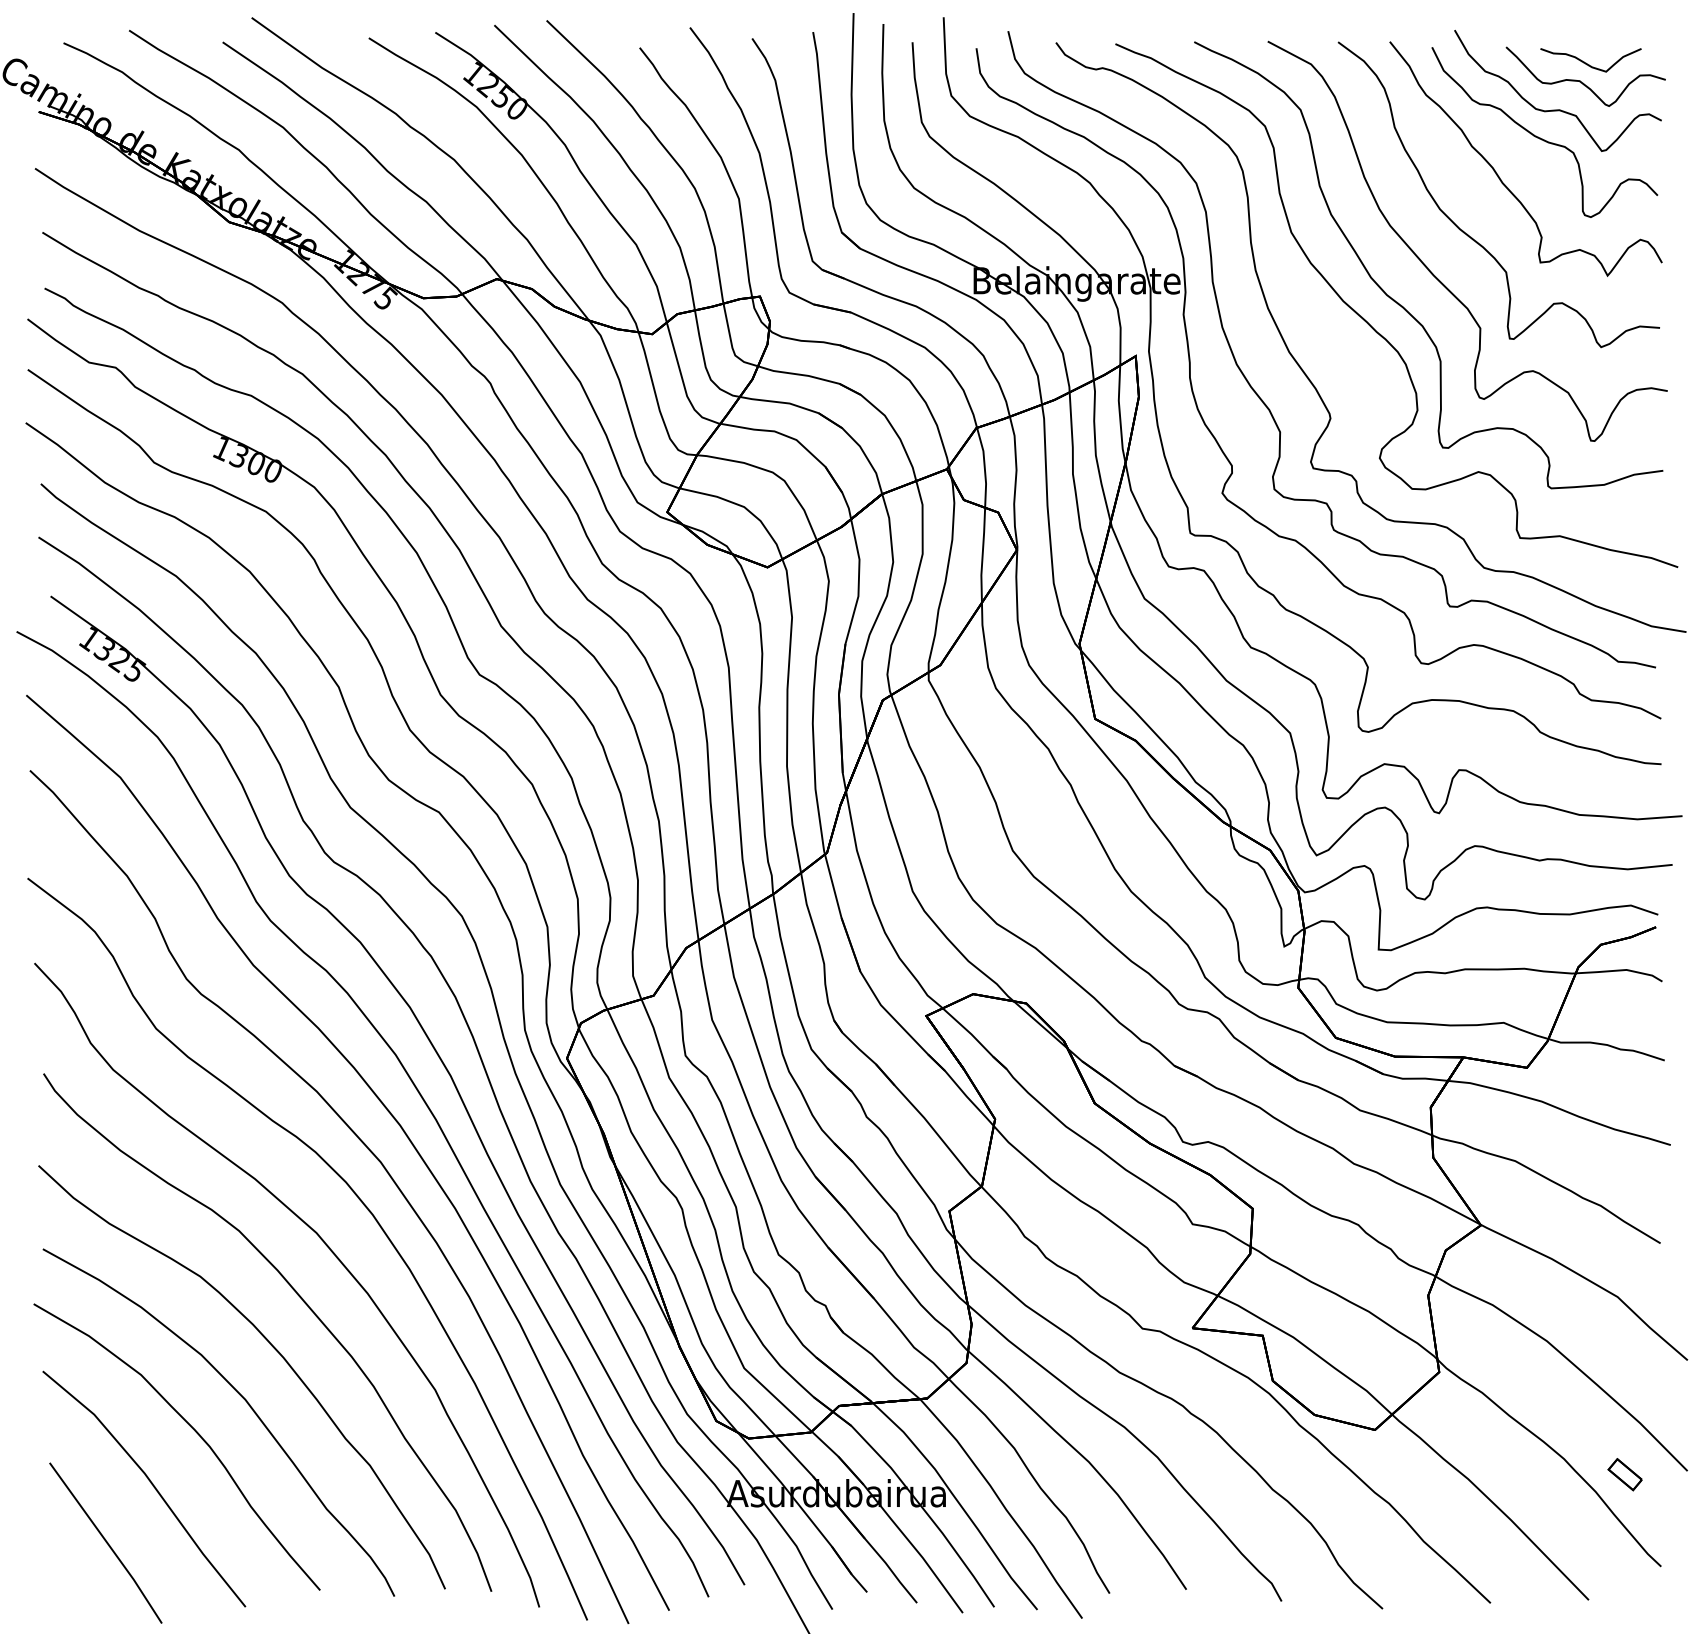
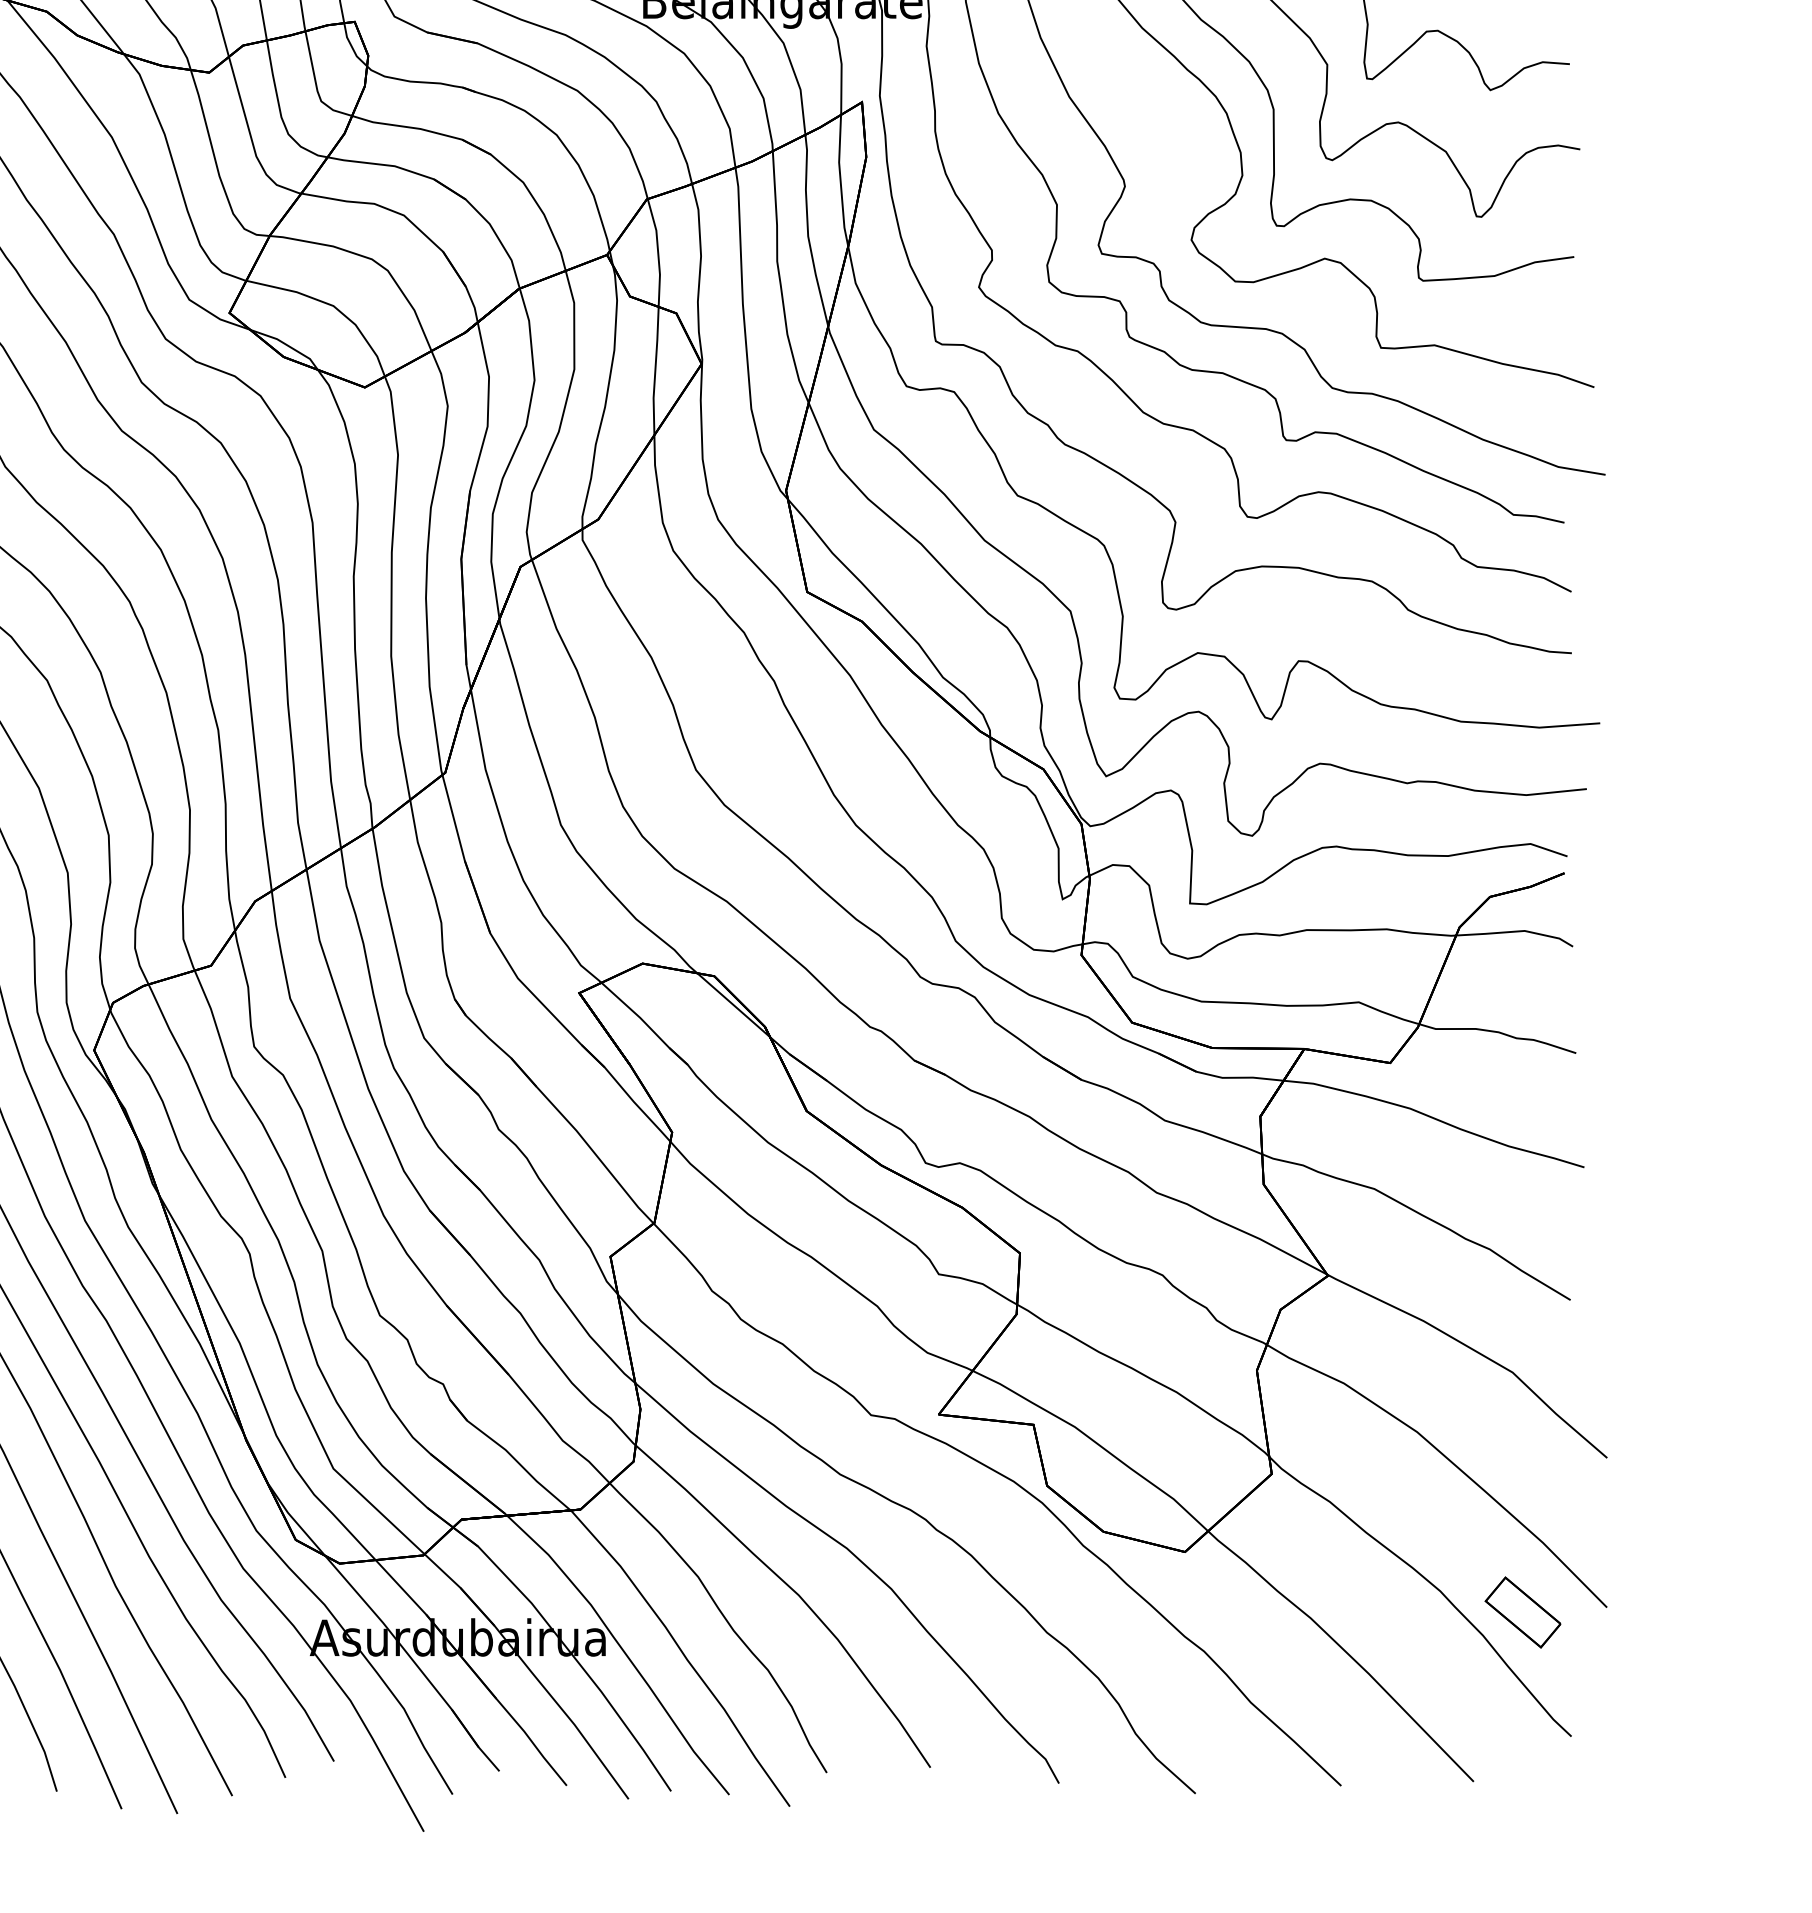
part: (1624, 1474) -> (1521, 1612), size x1.67

